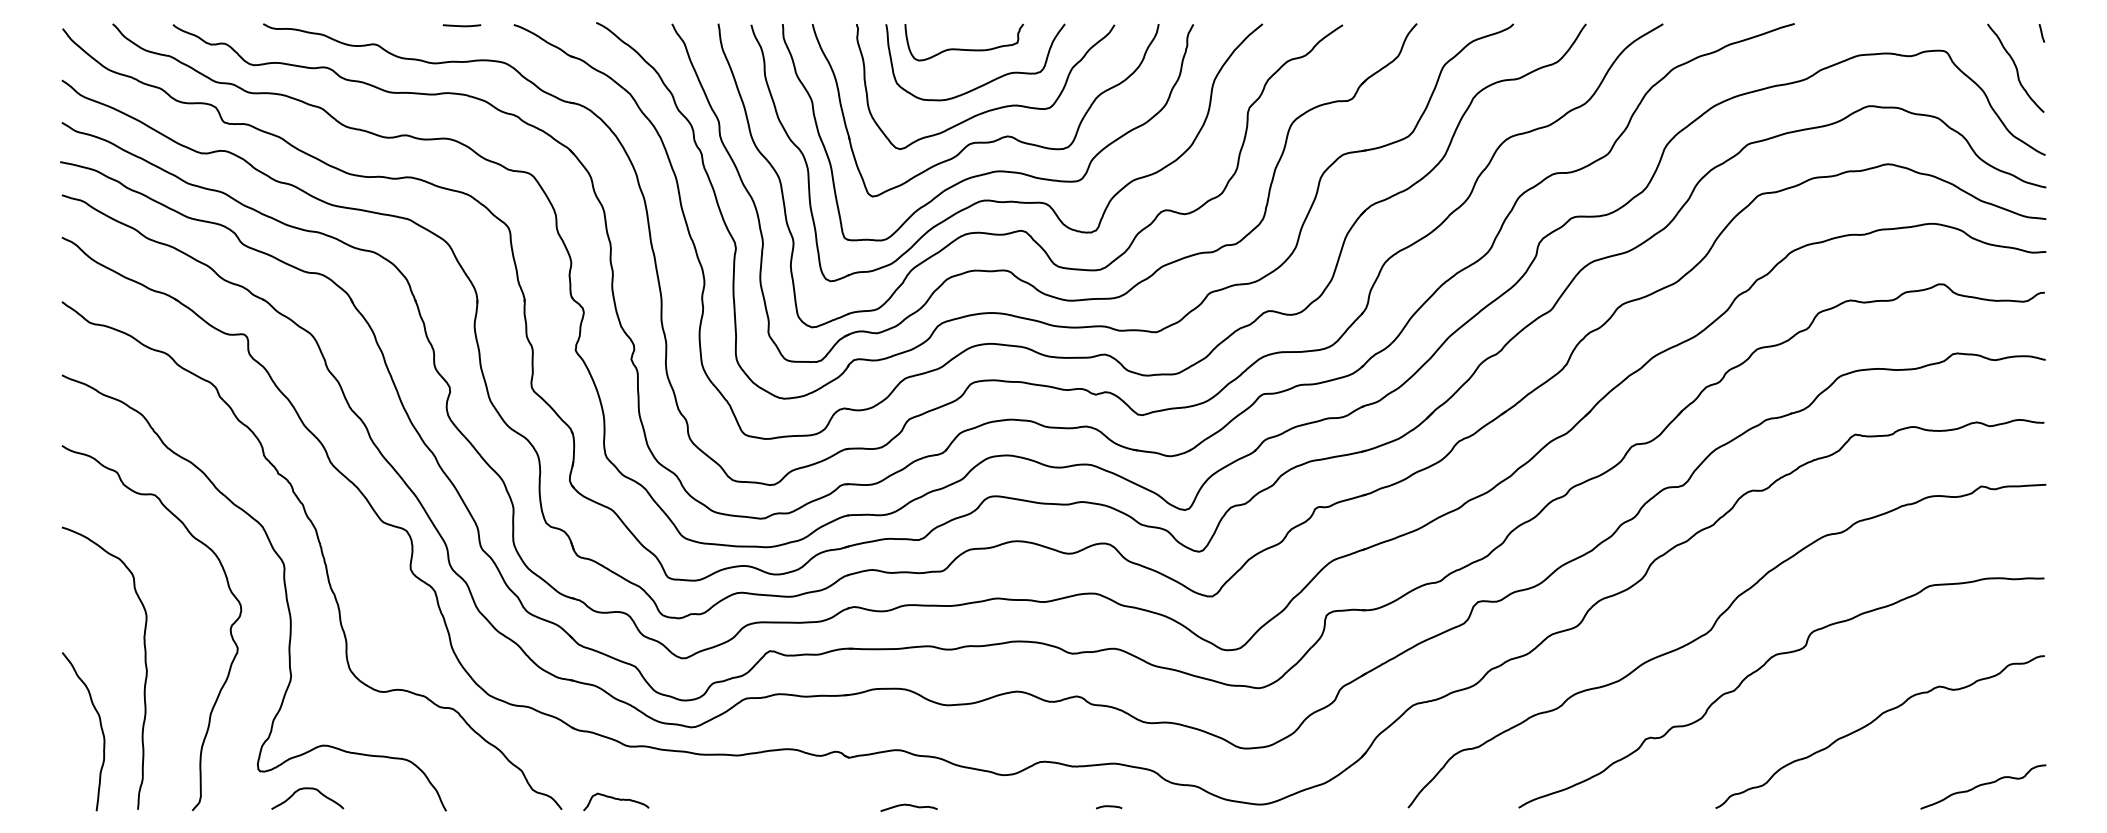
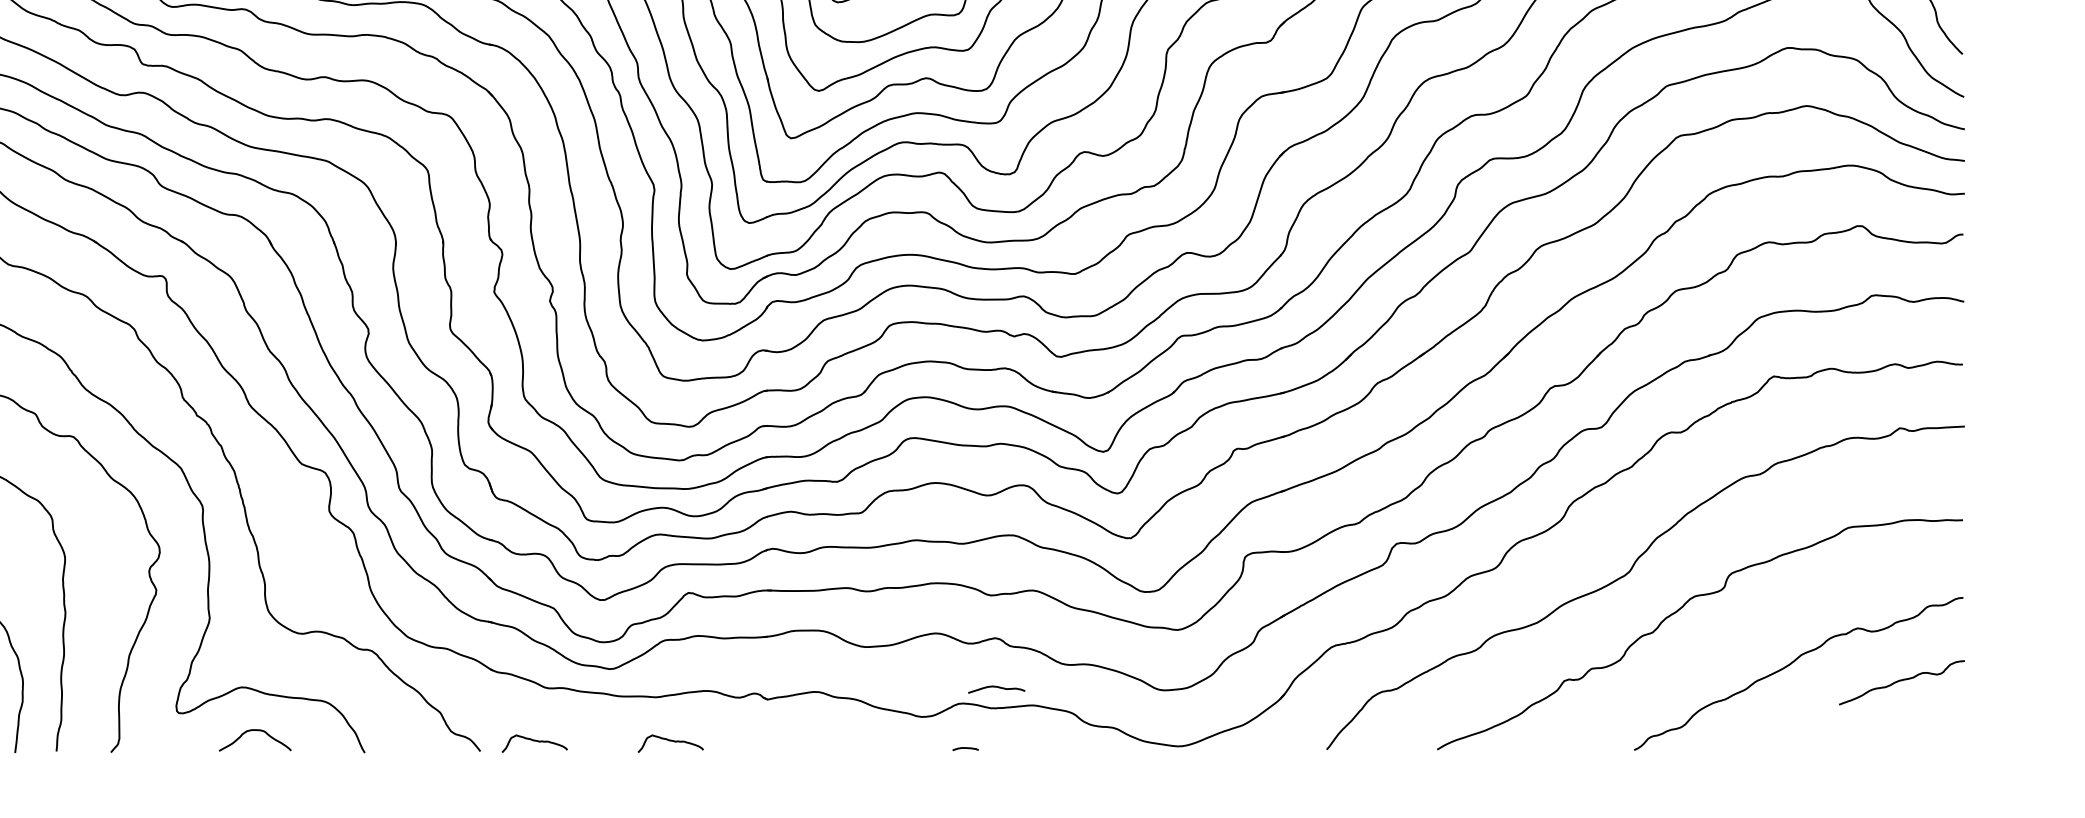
curve: (1983, 785) -> (1902, 681), moved
curve: (307, 789) -> (255, 731), moved
curve: (752, 799) -> (671, 741), added
curve: (908, 805) -> (996, 687), moved
curve: (1109, 807) -> (966, 749), moved

